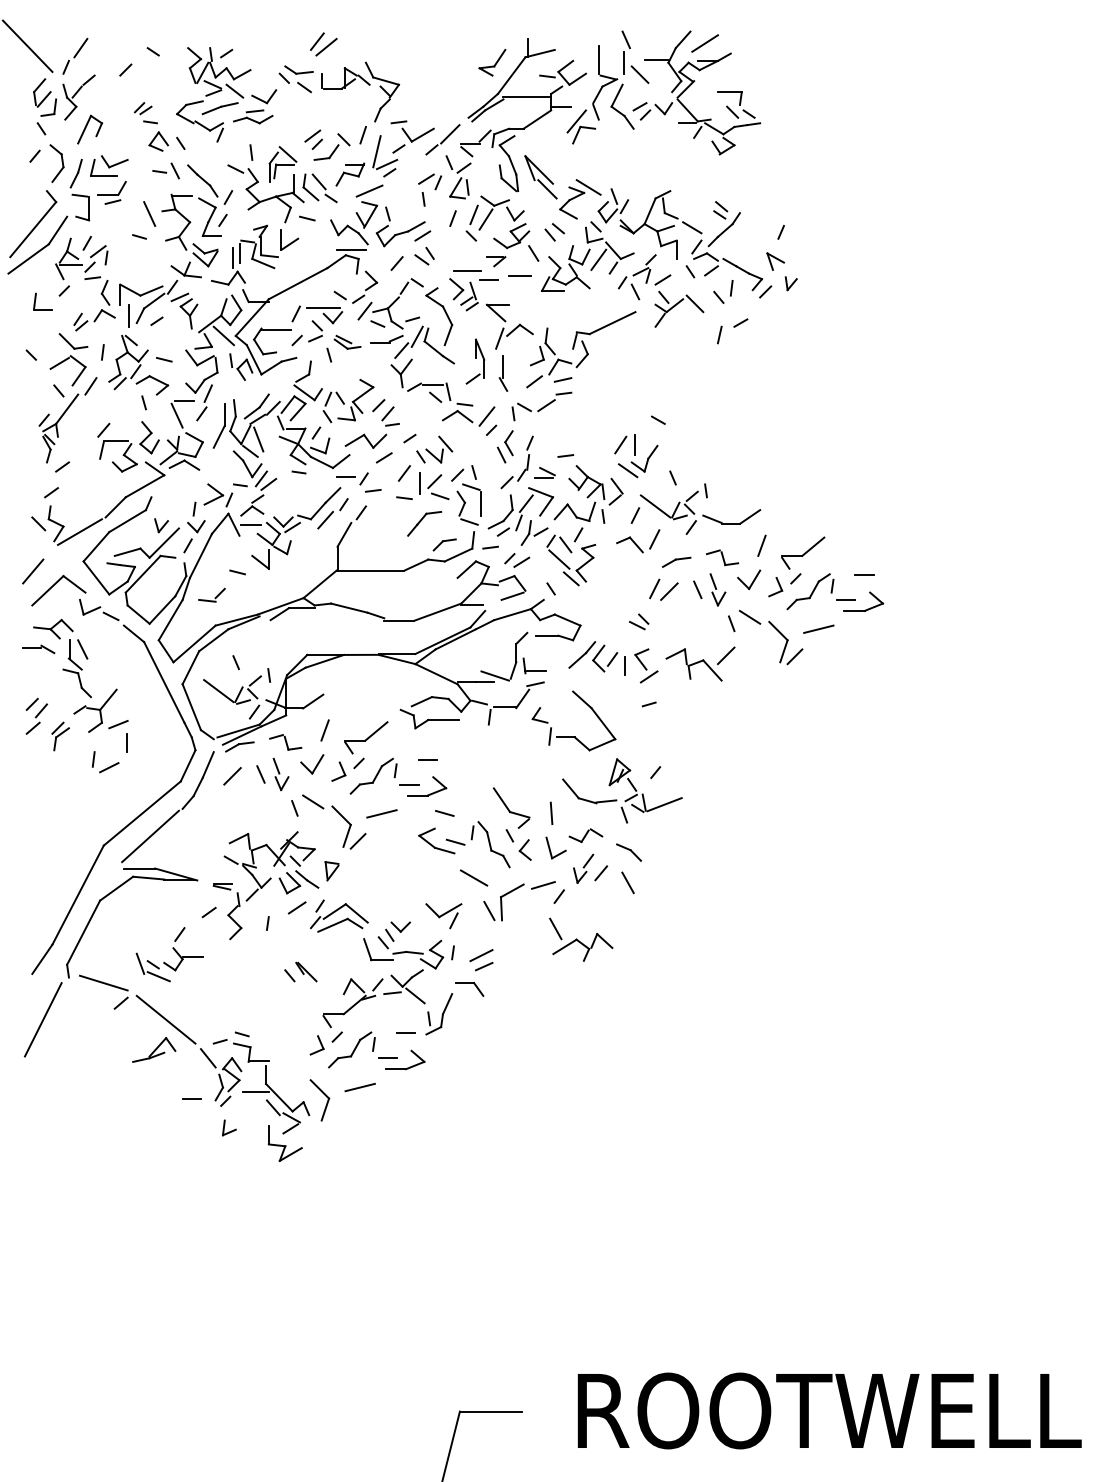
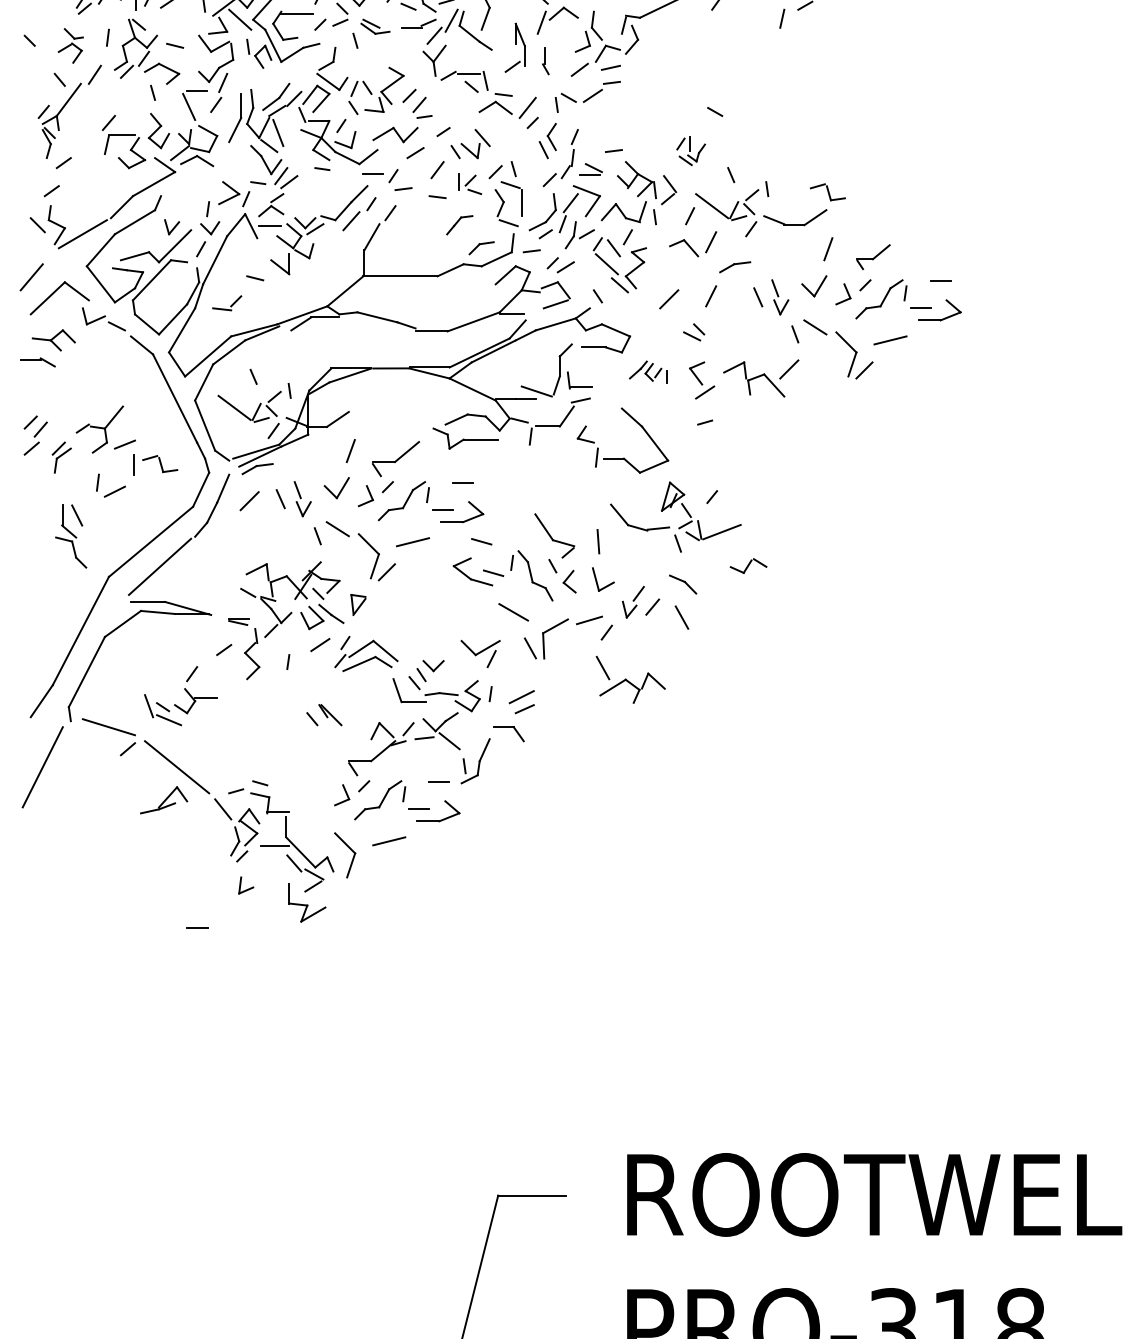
part: (68, 359) -> (70, 45), size x0.6
part: (503, 373) -> (545, 60), size x0.7
part: (636, 456) -> (691, 151), size x0.6
part: (434, 486) -> (470, 184), size x0.7
part: (424, 523) -> (459, 224), size x0.7
part: (803, 552) -> (873, 256), size x0.7
part: (722, 557) -> (827, 192), moved
line: (669, 591) -> (669, 299), moved
part: (596, 658) -> (647, 372), size x0.6
part: (76, 668) -> (70, 536), moved
part: (285, 742) -> (159, 464), moved
part: (585, 835) -> (748, 565), moved
line: (191, 1098) -> (197, 927), moved

